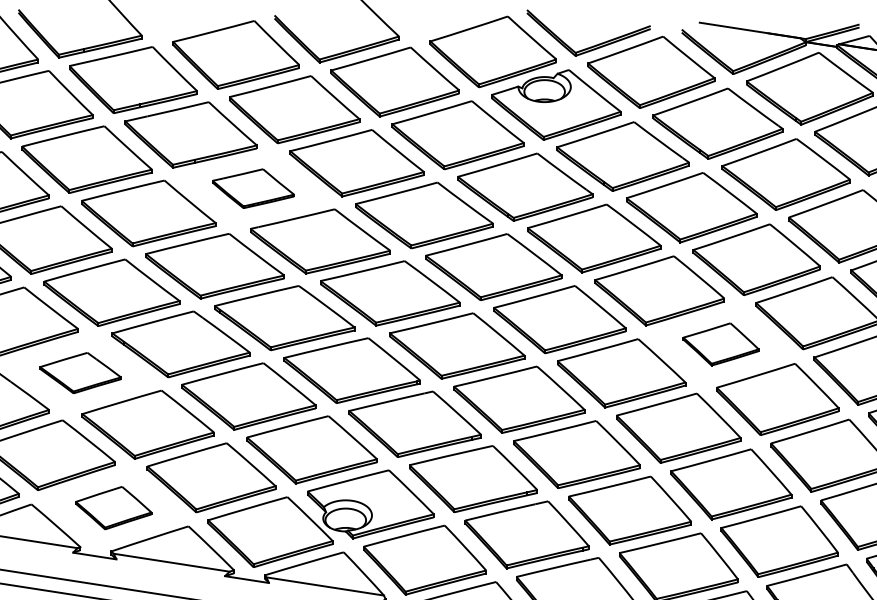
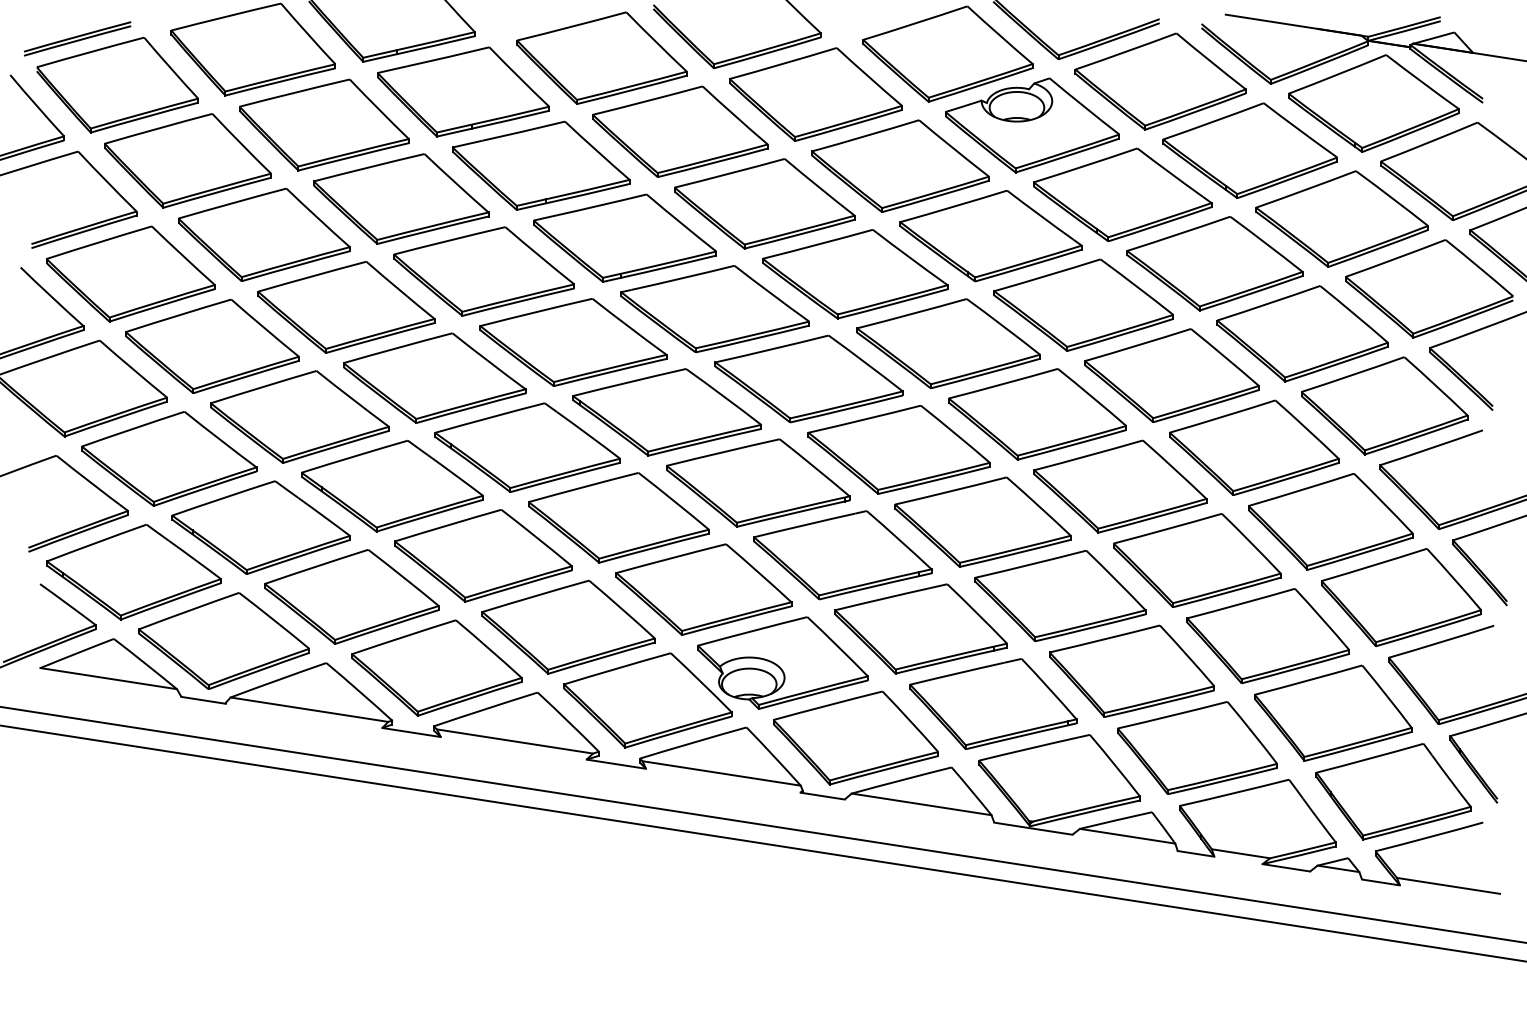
part: (253, 188) -> (624, 237), size x1.67
part: (721, 344) -> (1254, 447), size x1.67
part: (80, 373) -> (392, 486), size x1.67
part: (113, 507) -> (436, 667), size x1.67

